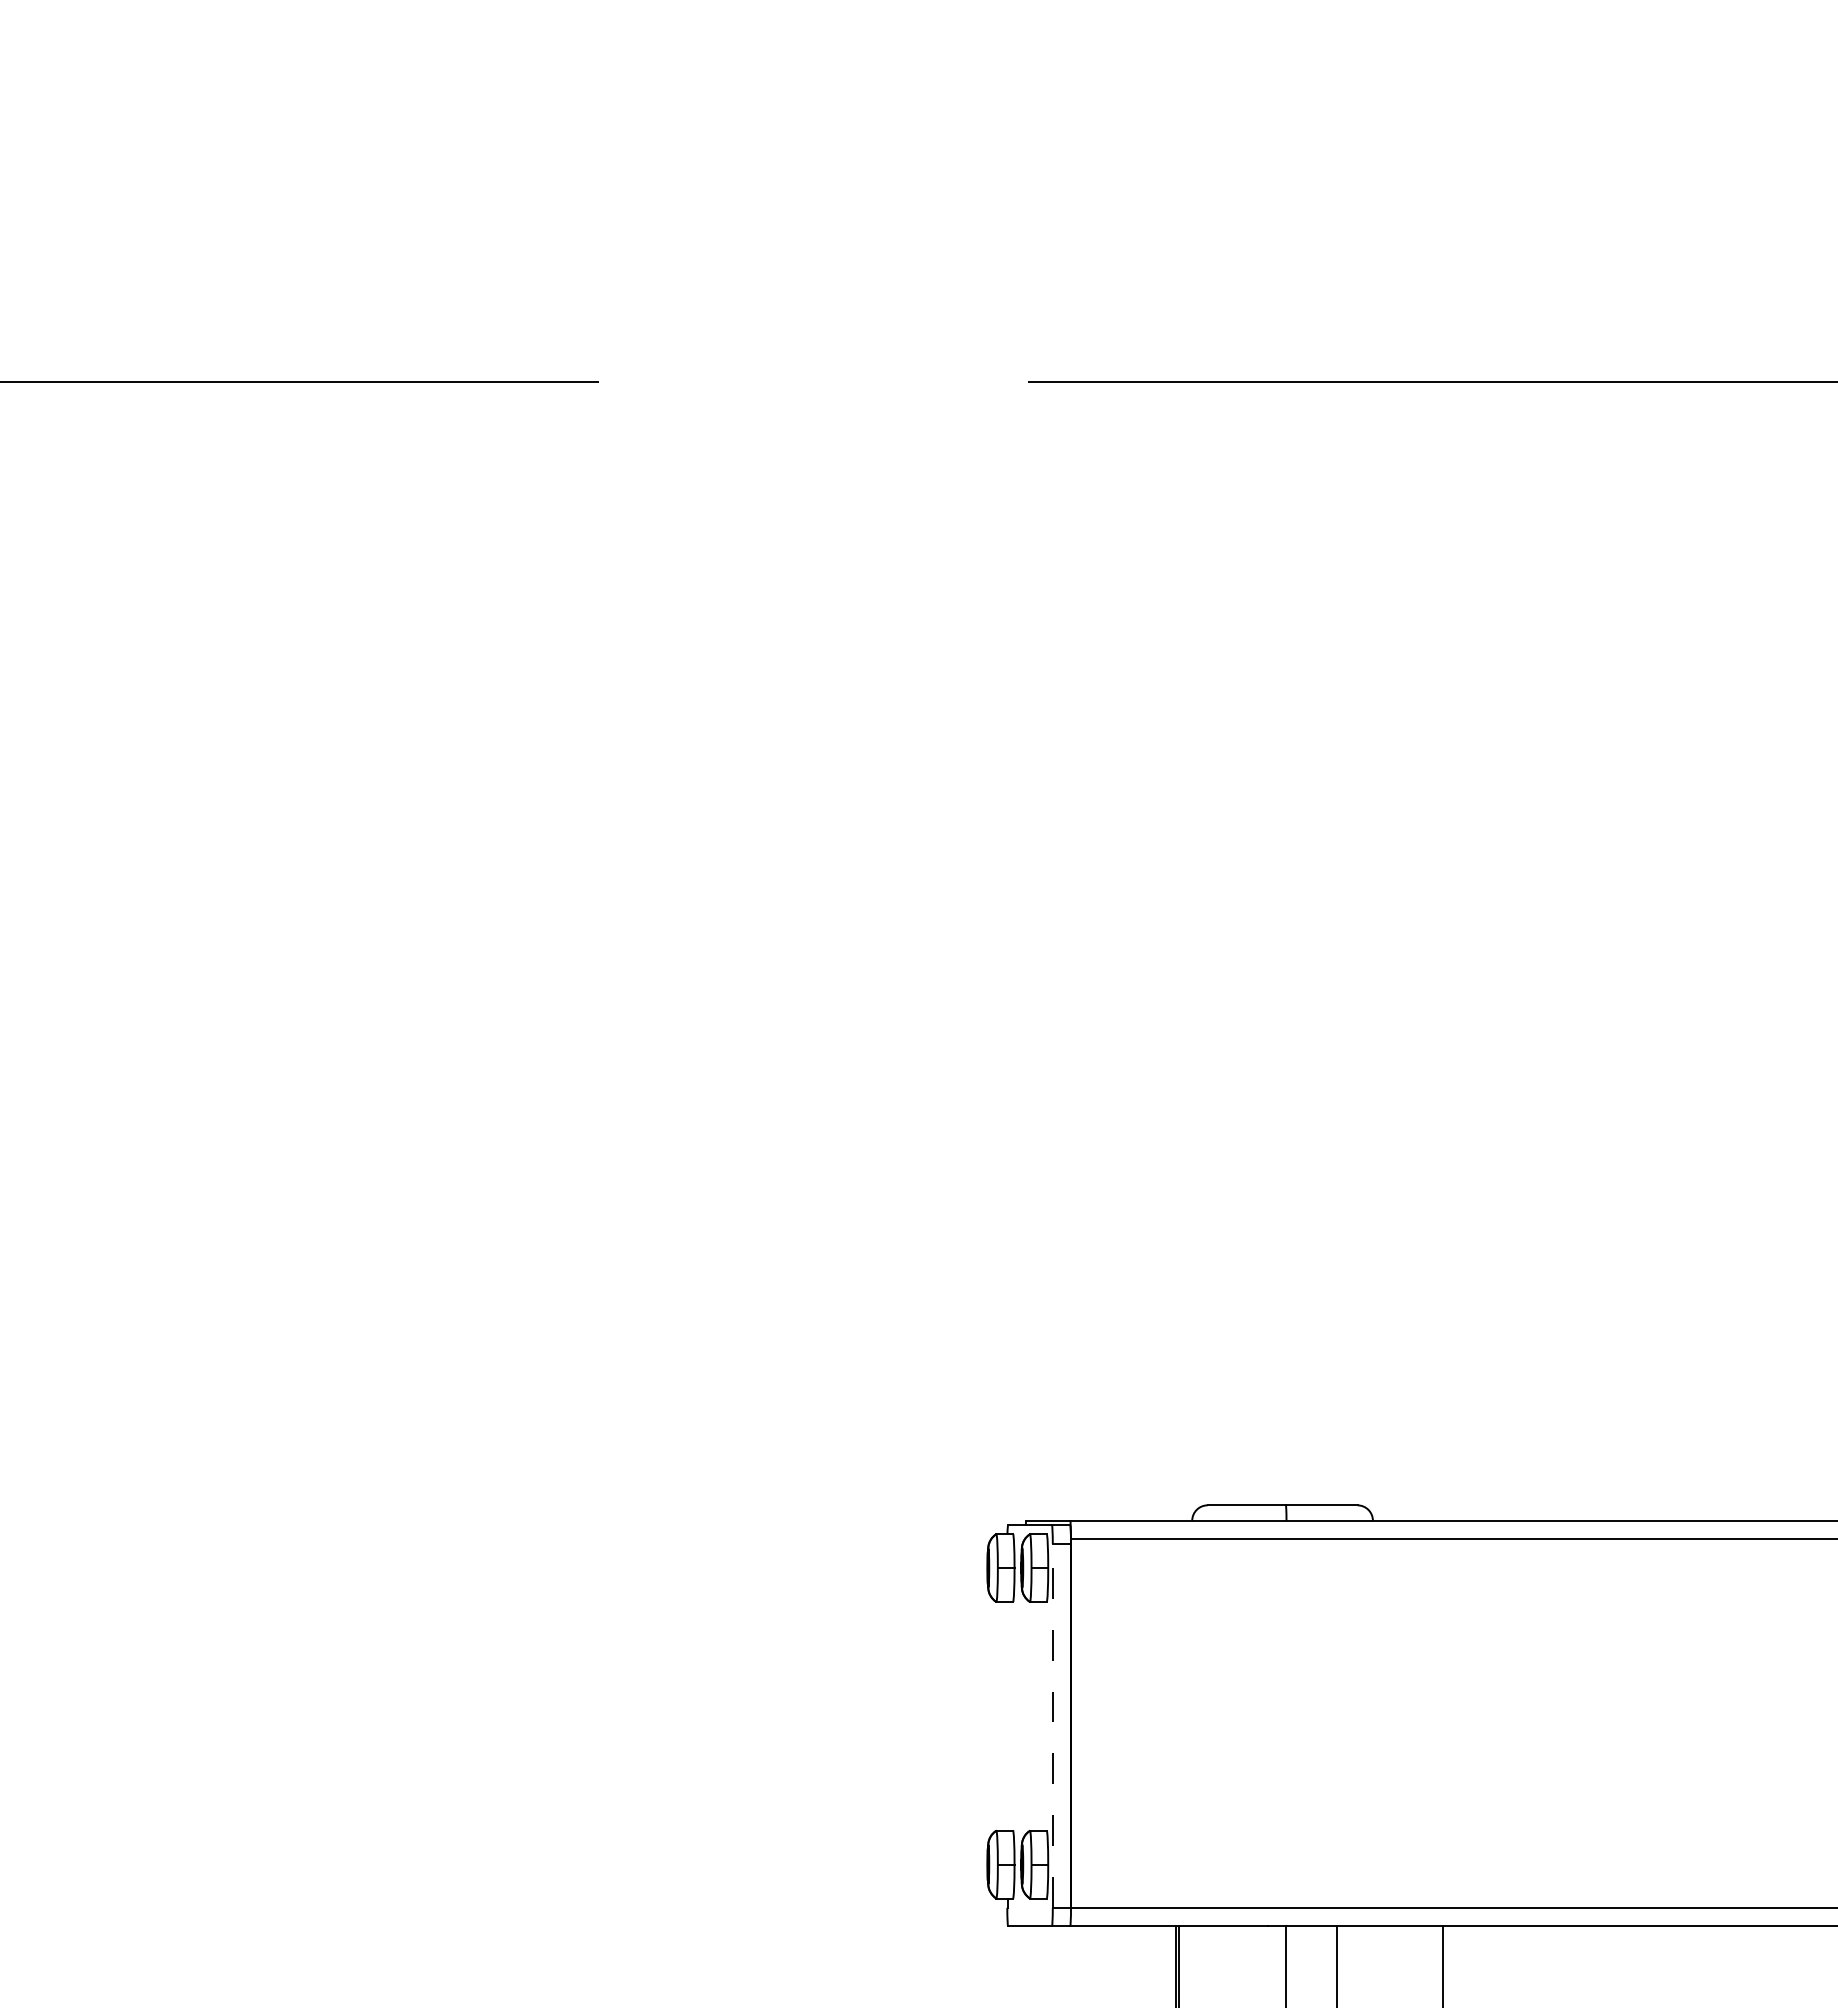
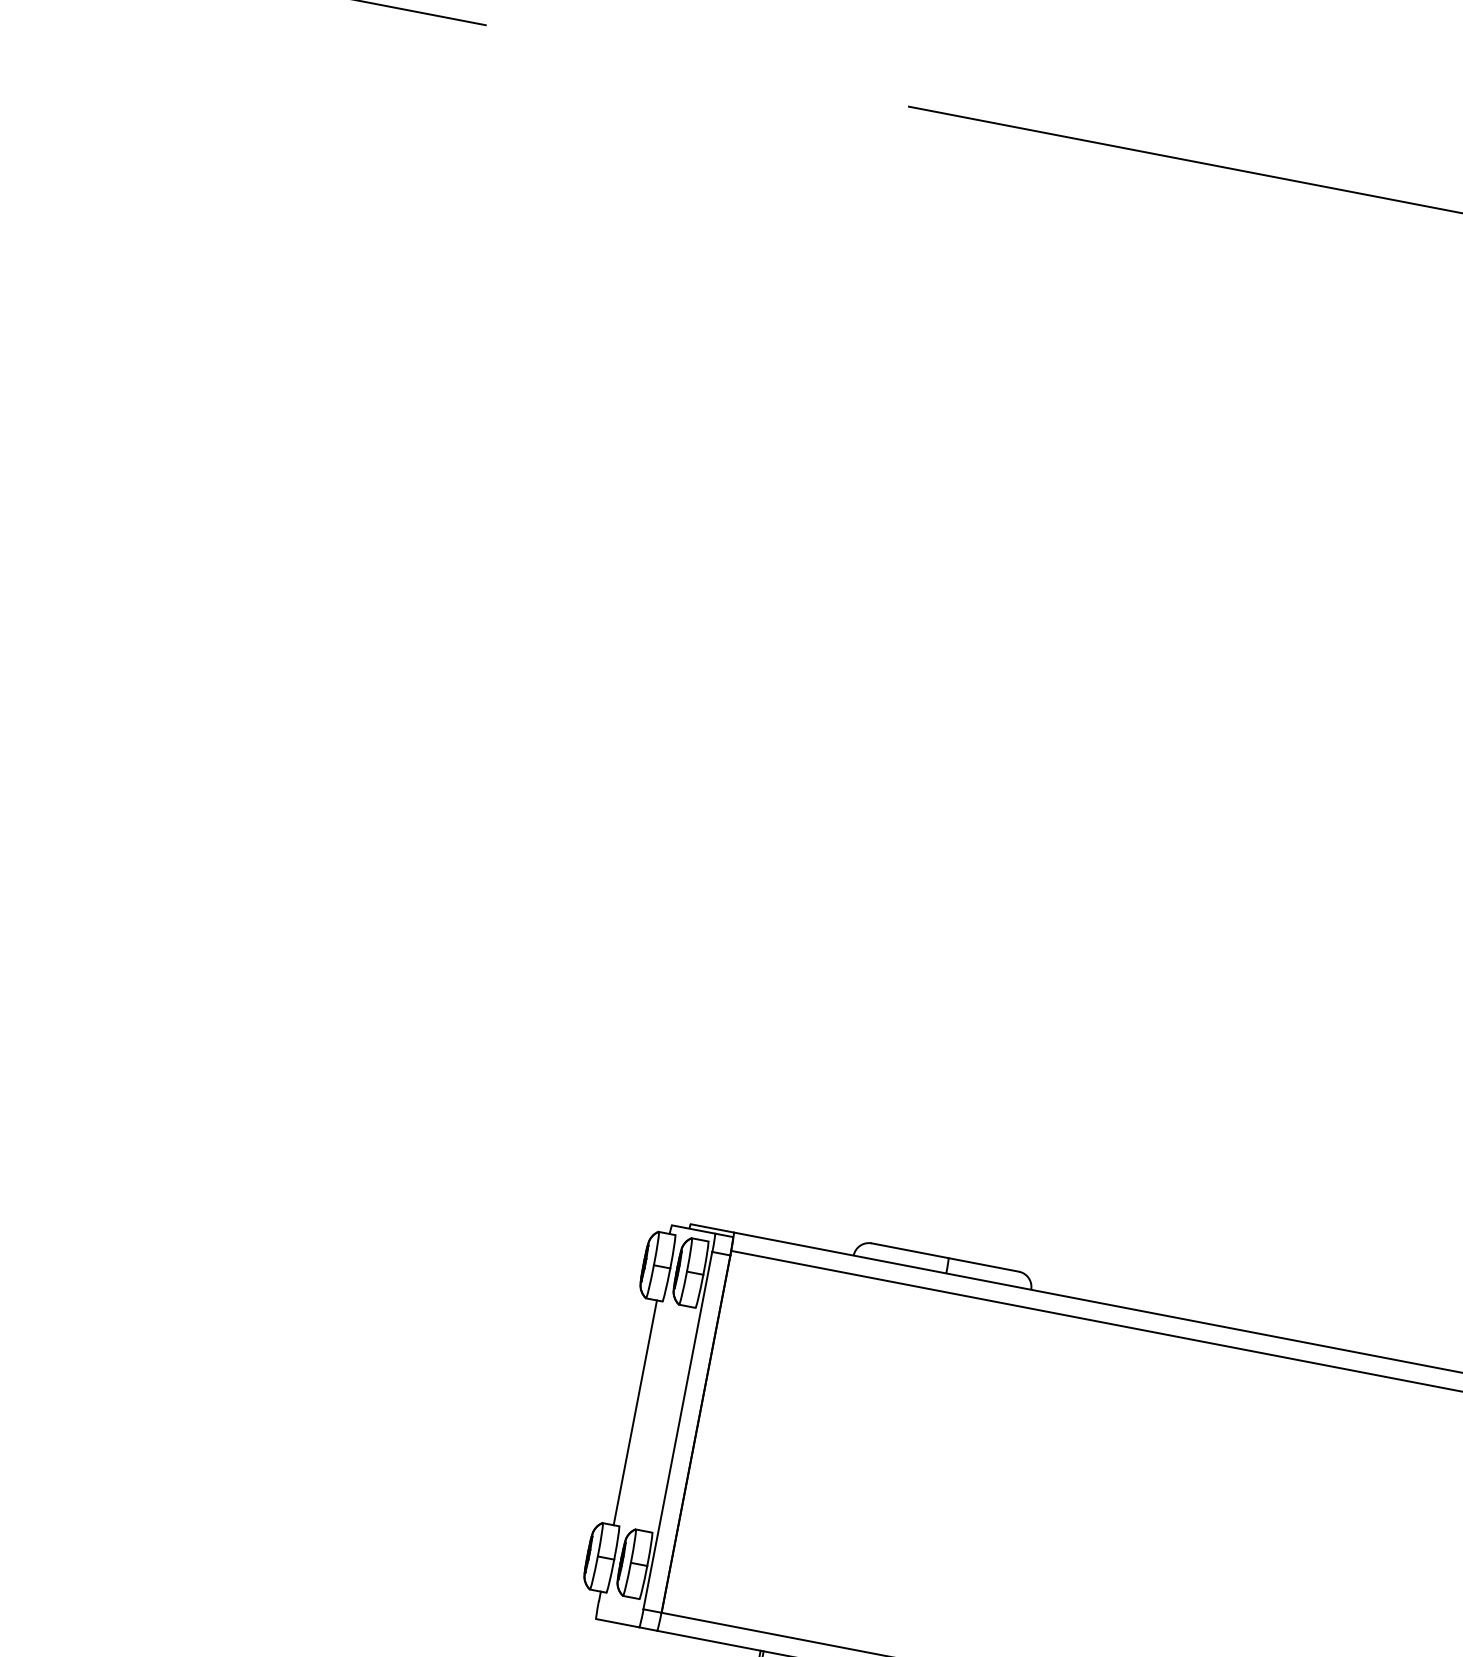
line: (1007, 1716) -> (635, 1412), added
line: (1052, 1725) -> (677, 1430), dashed -> solid

